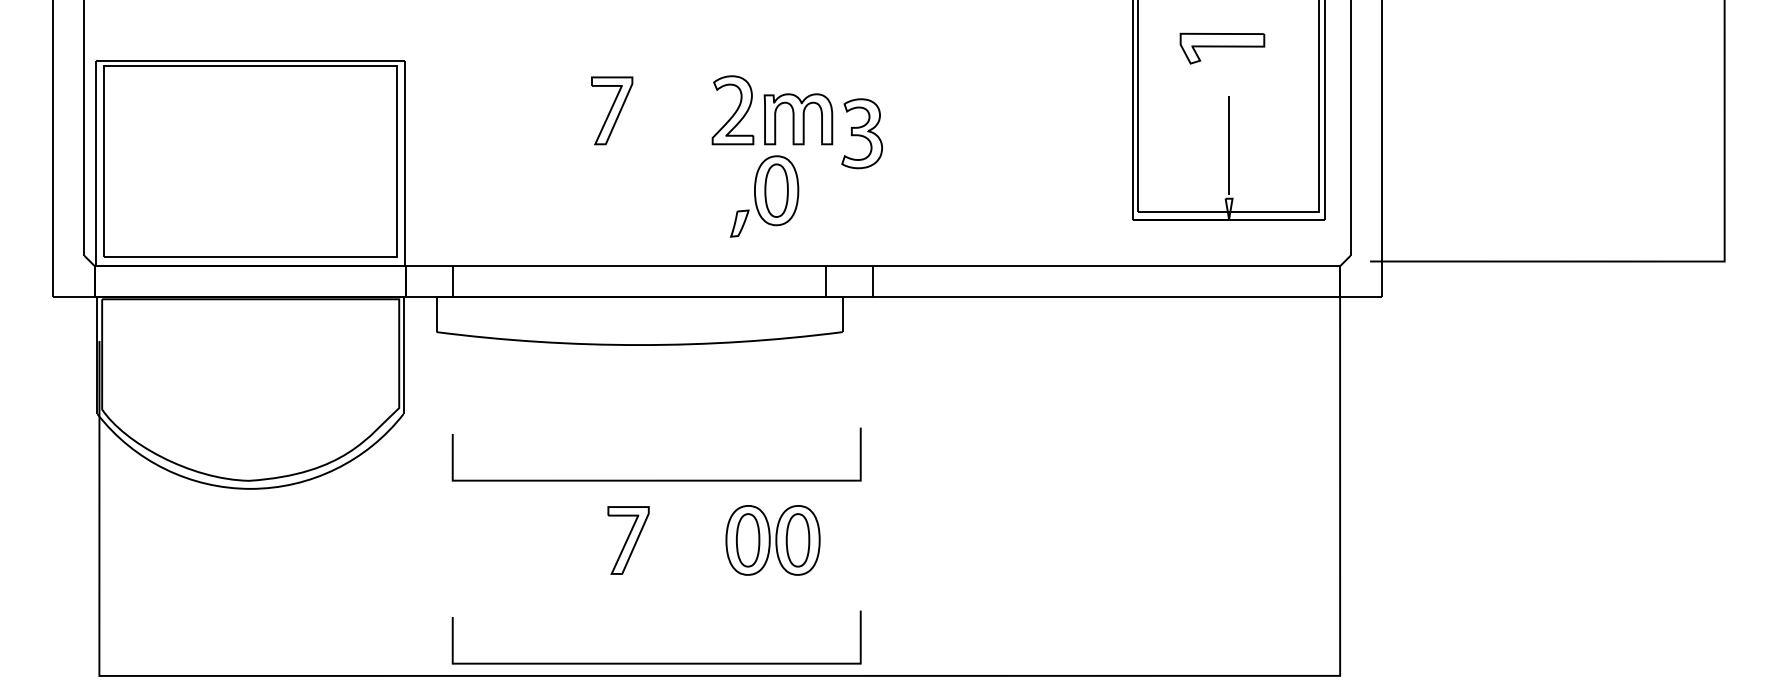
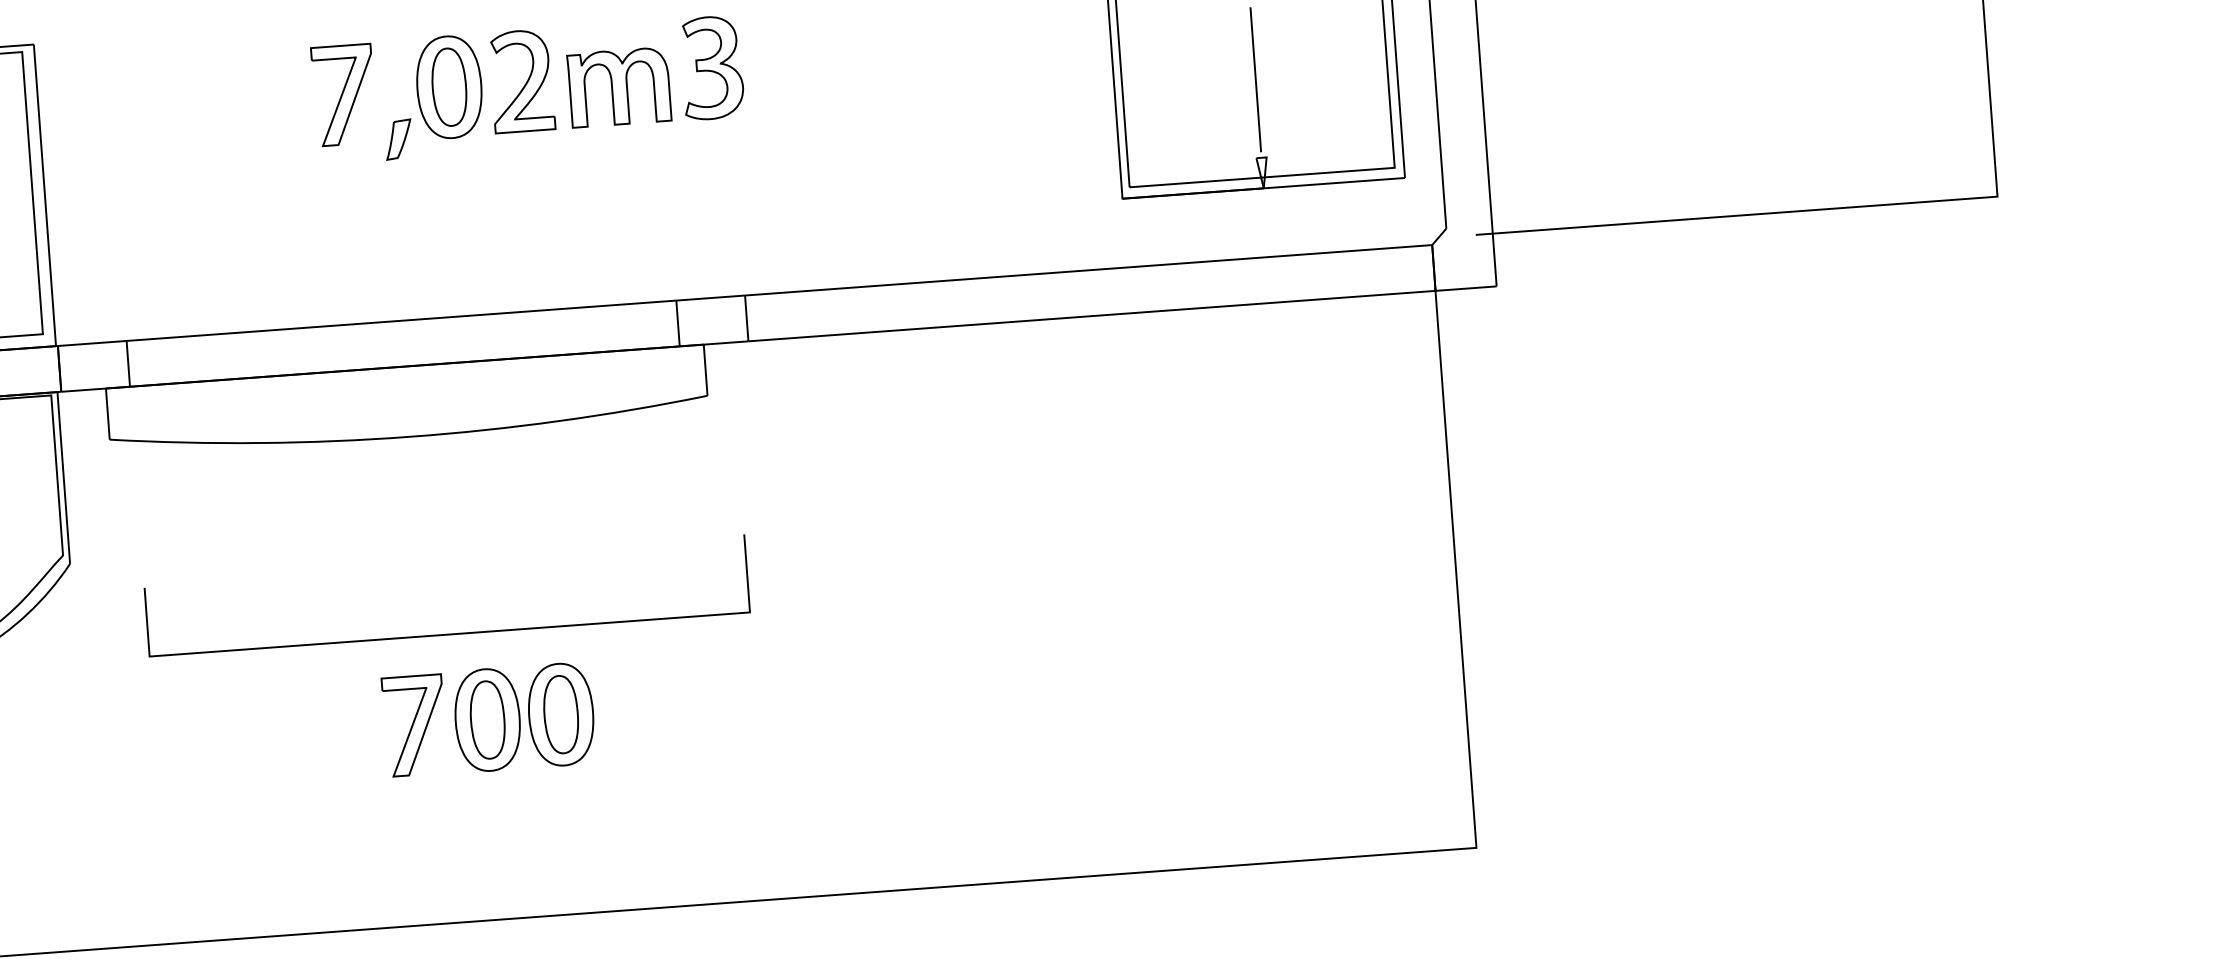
part: (861, 133) -> (711, 67), moved
part: (764, 196) -> (432, 97), moved
part: (772, 540) -> (523, 717), moved
curve: (656, 662) -> (469, 902), removed

